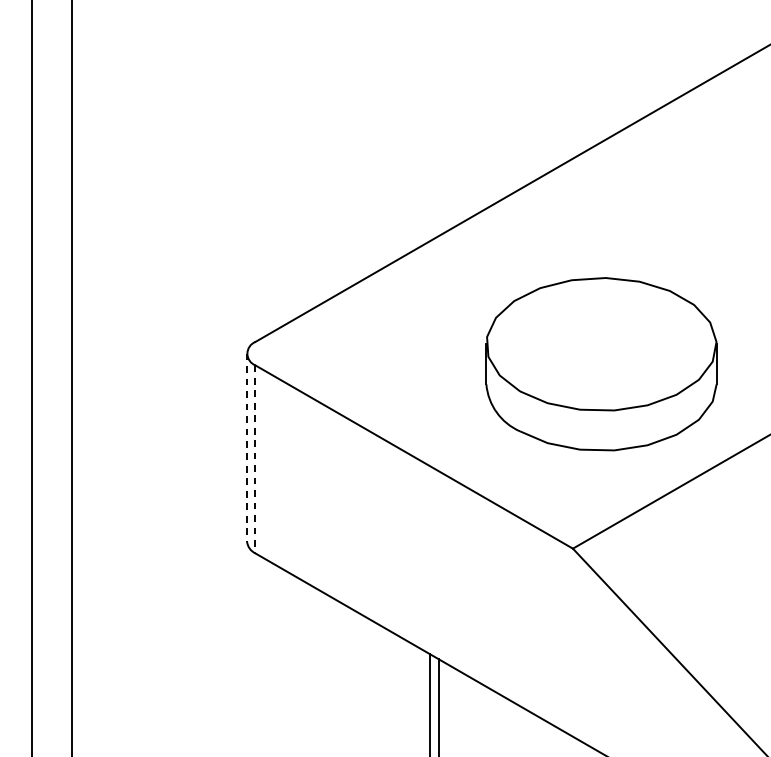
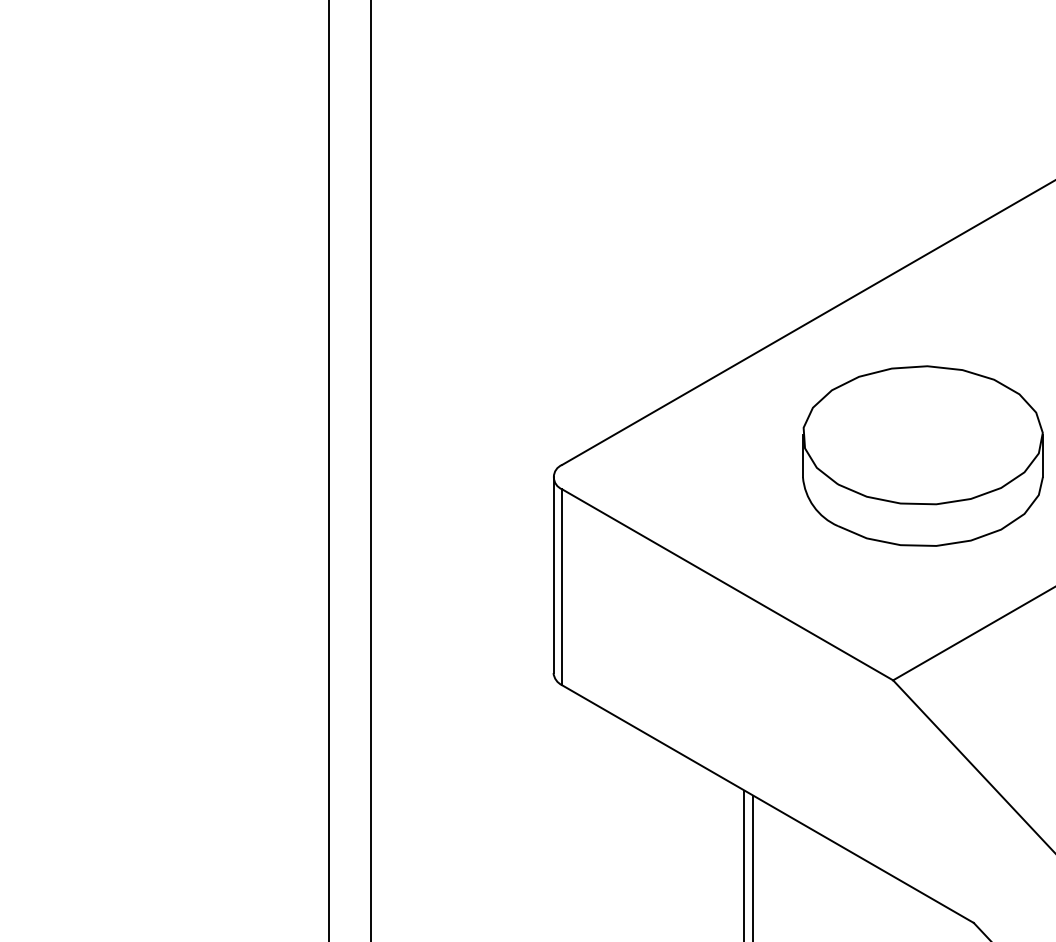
part: (601, 363) -> (922, 455), moved
line: (247, 448) -> (553, 575), dashed -> solid
line: (255, 459) -> (562, 587), dashed -> solid

